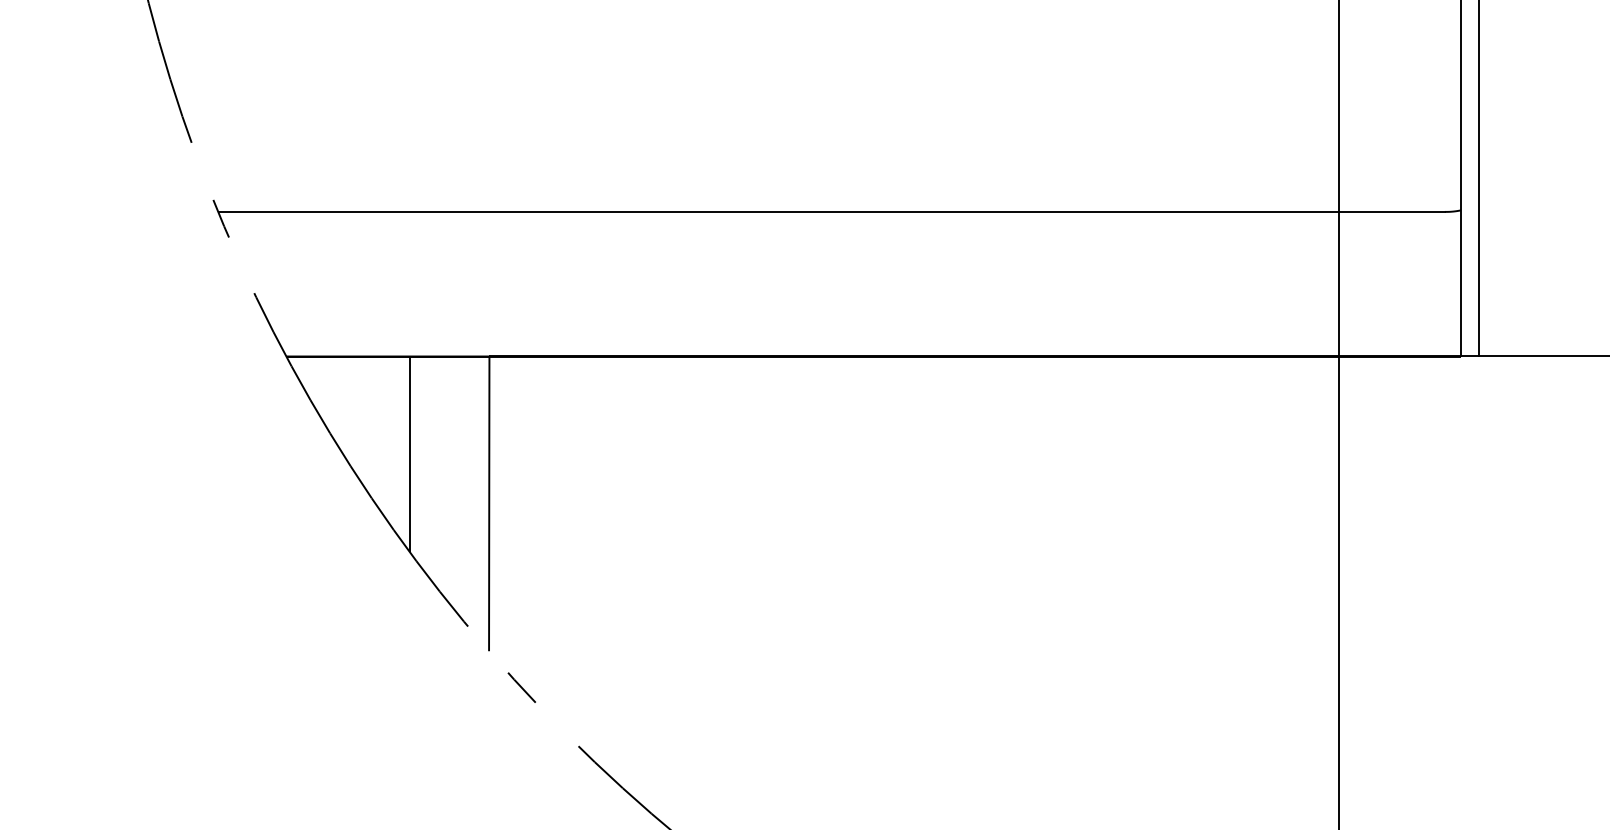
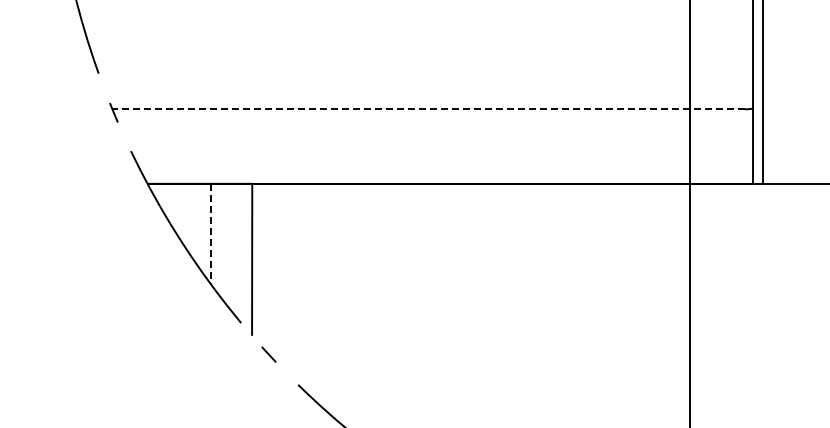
line: (831, 212) -> (428, 109), solid -> dashed
line: (410, 454) -> (211, 234), solid -> dashed

